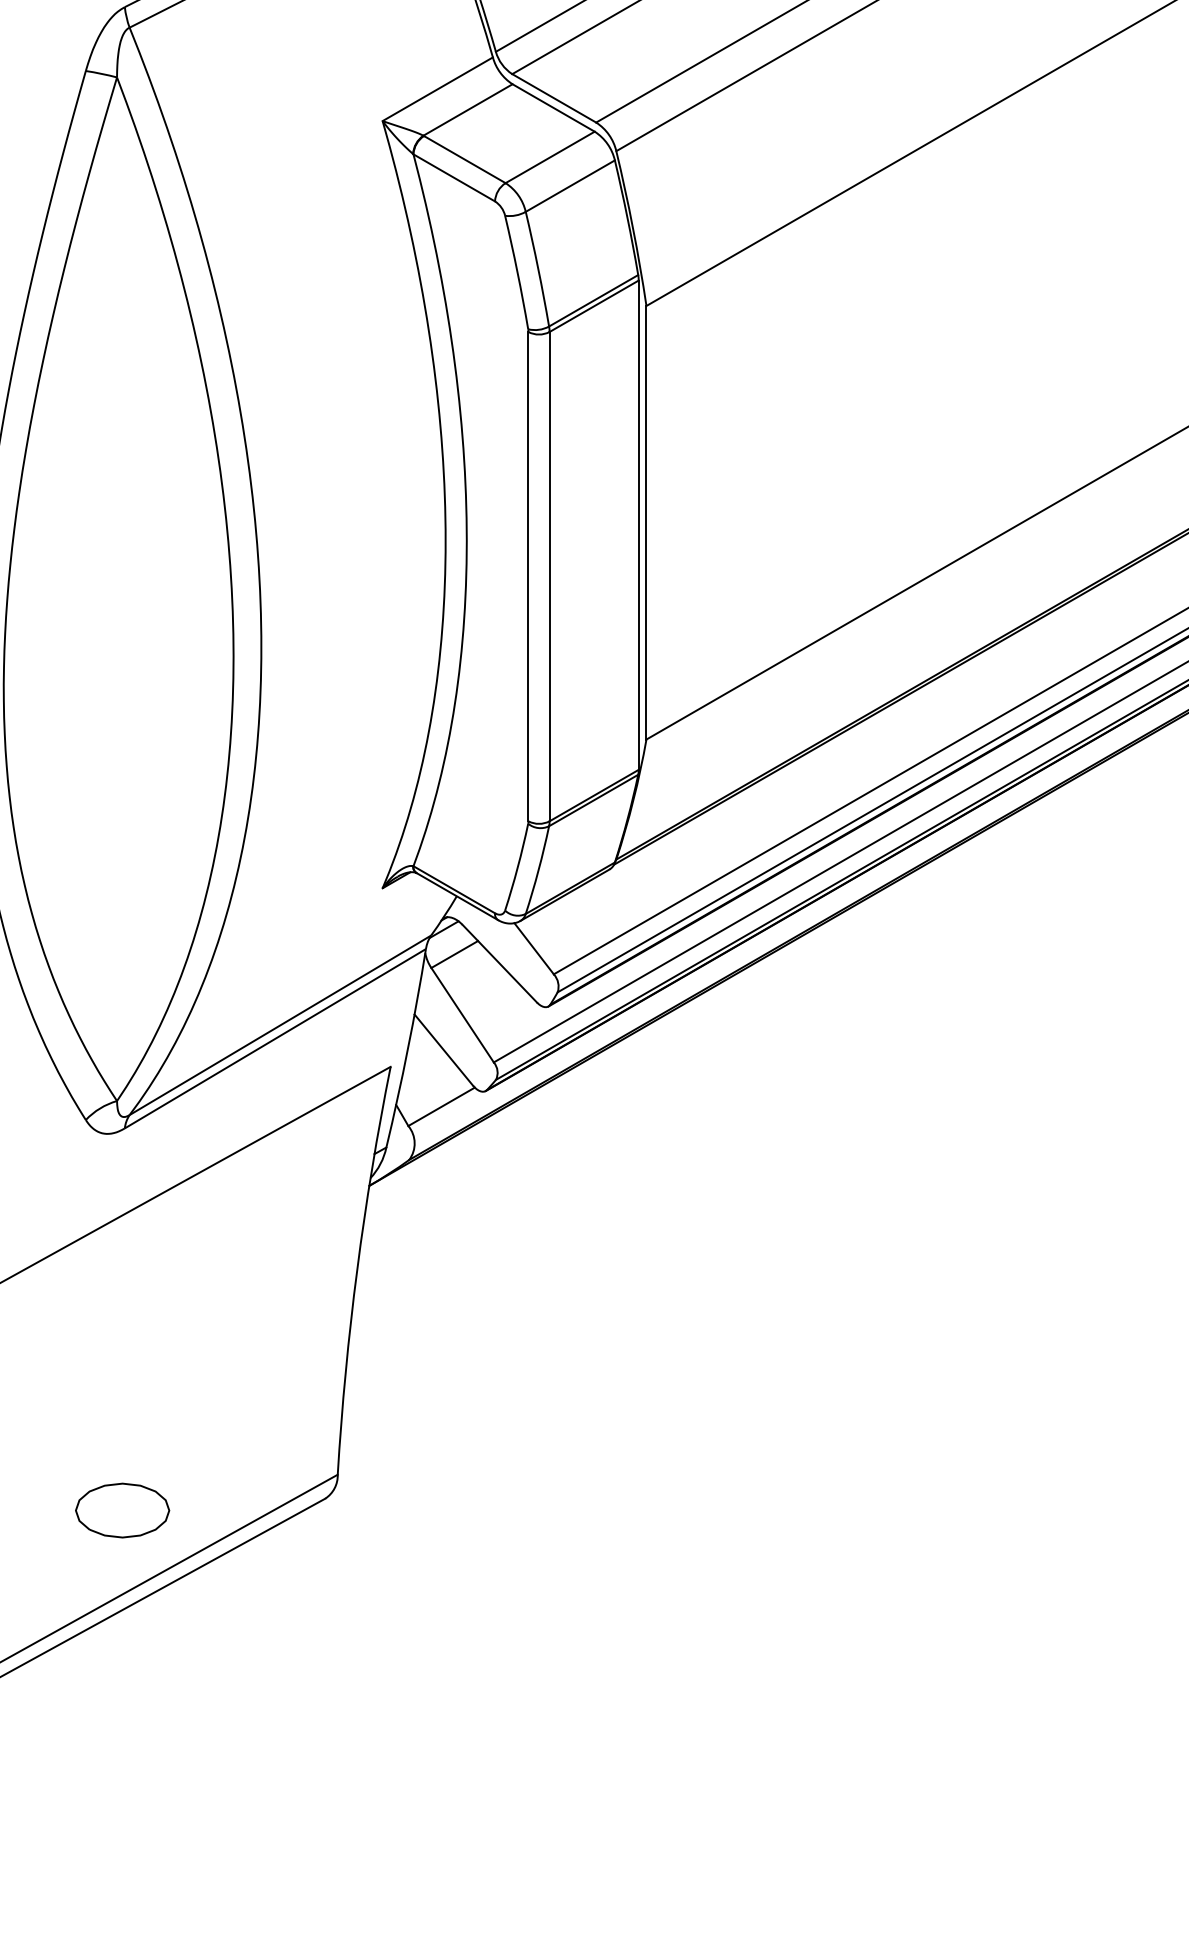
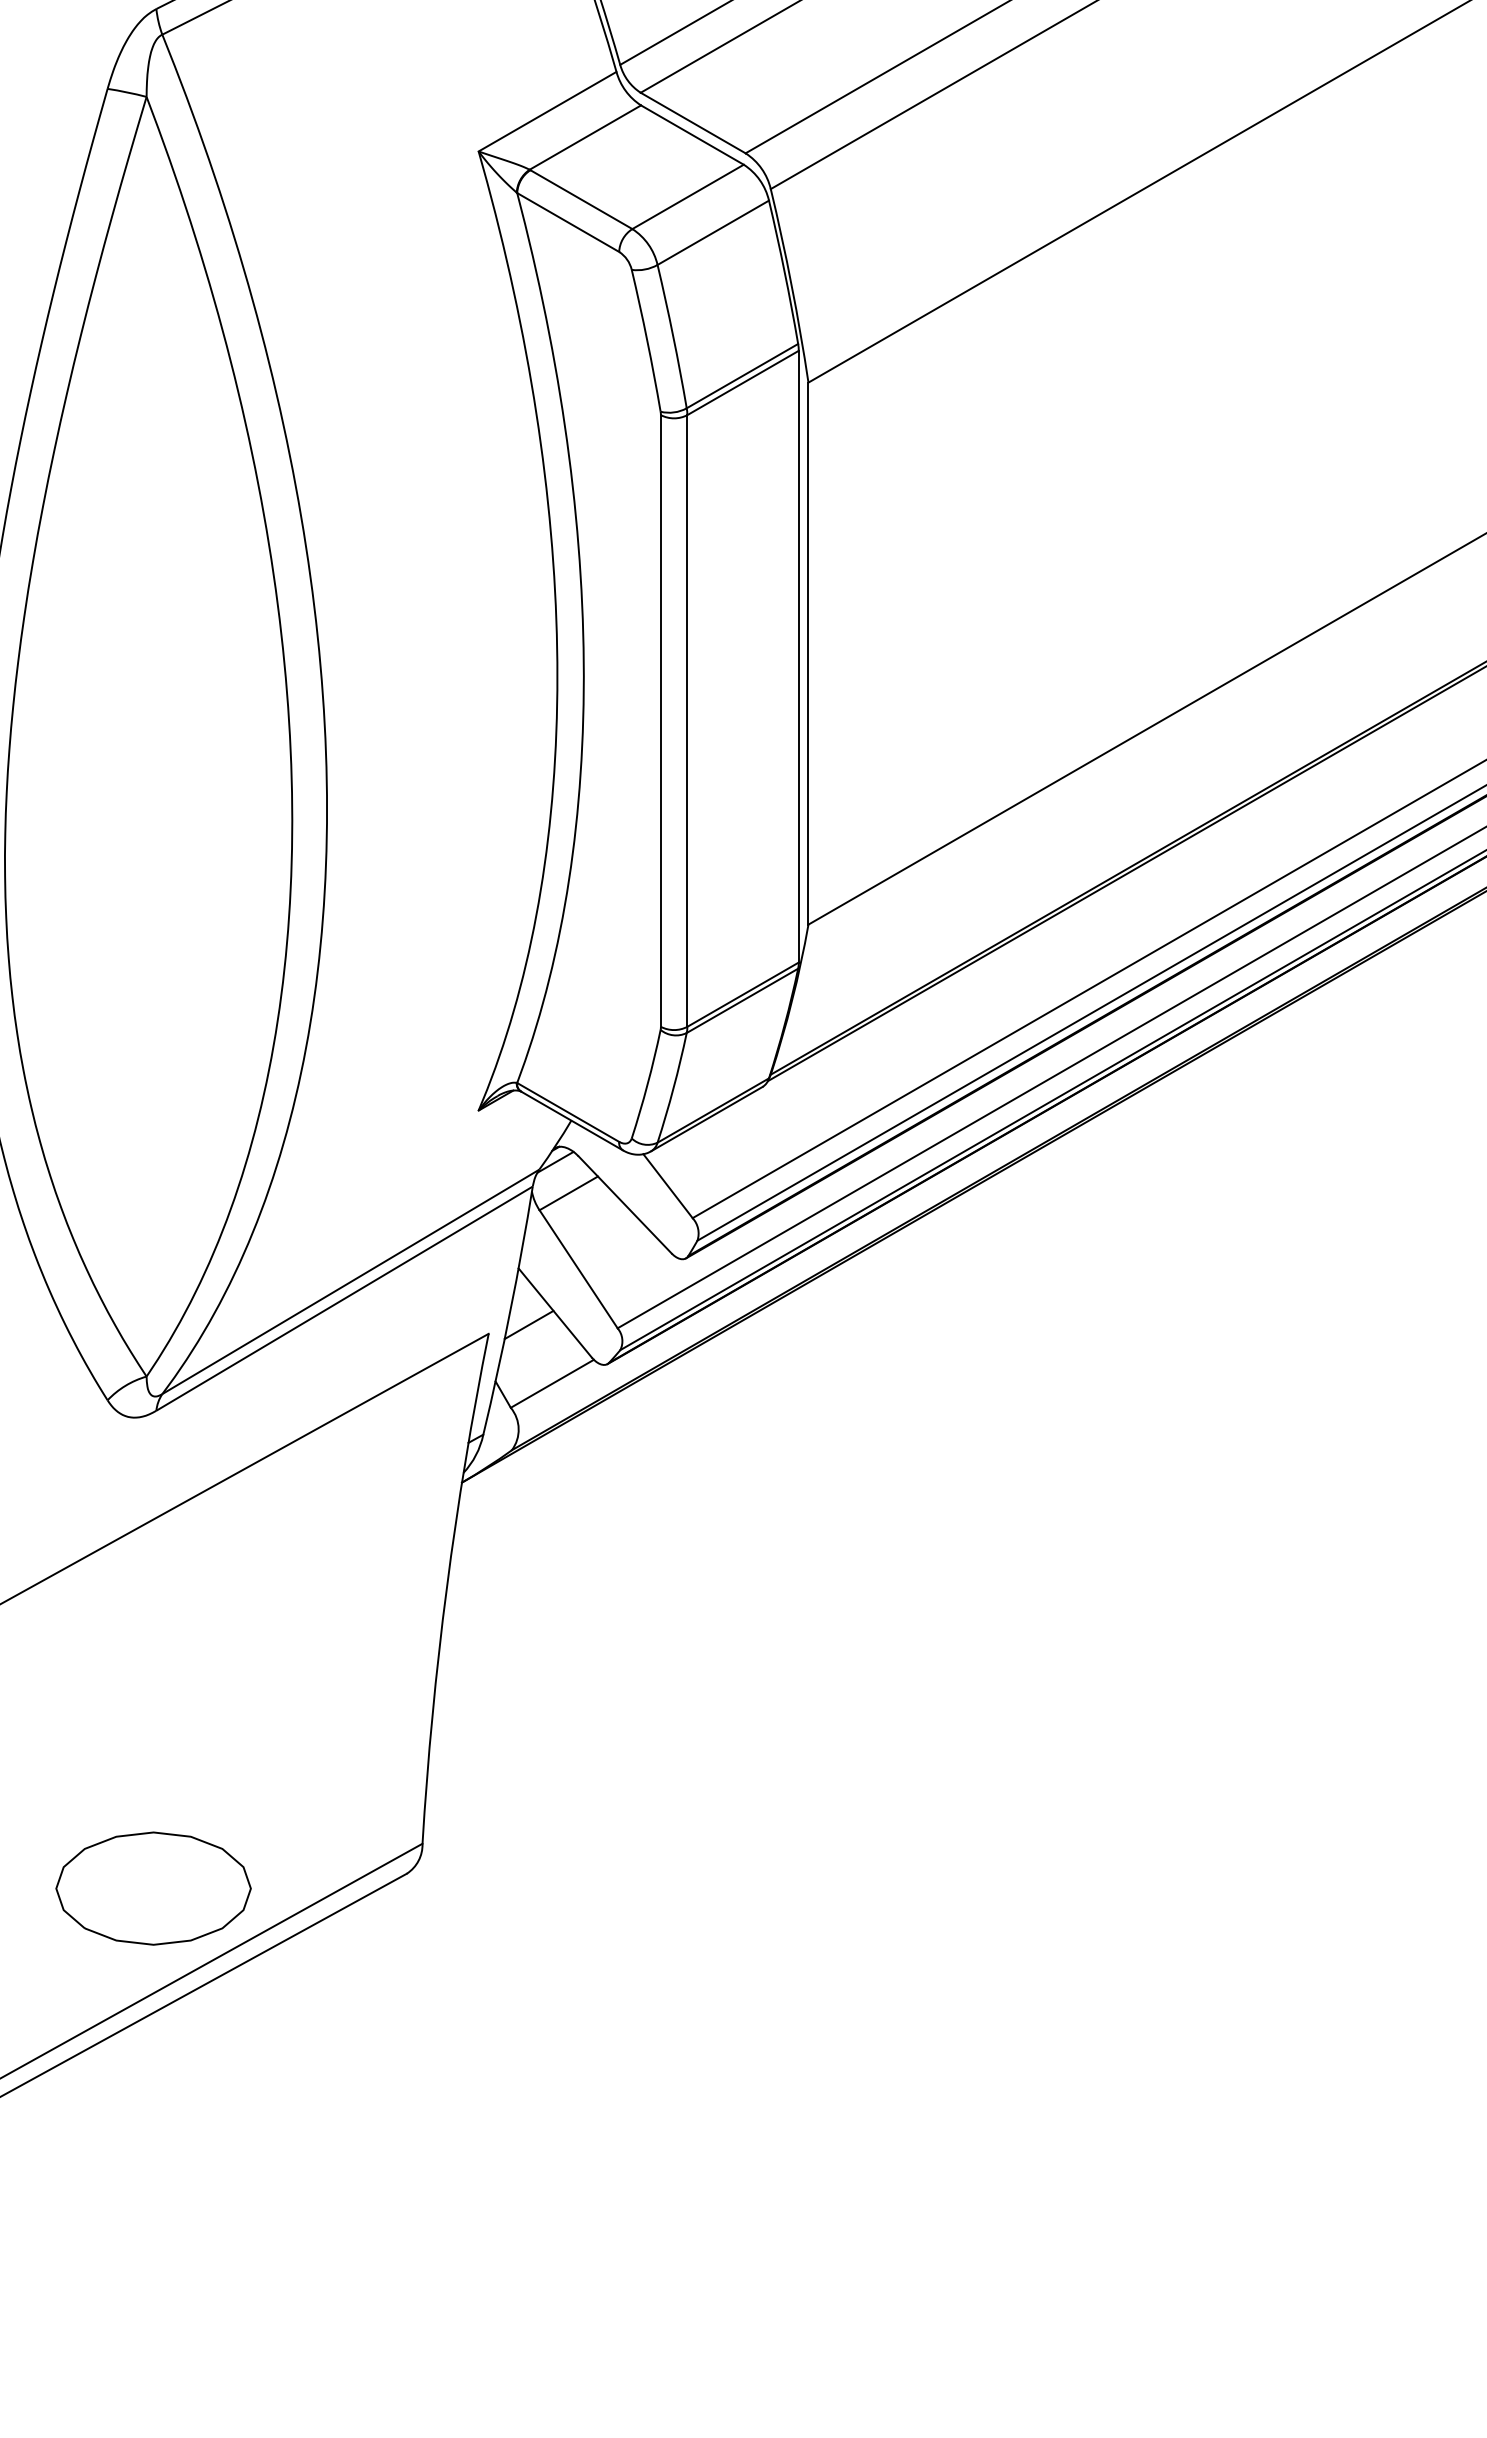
line: (422, 1059) -> (528, 1324), added
part: (122, 1510) -> (153, 1888), size x1.67

